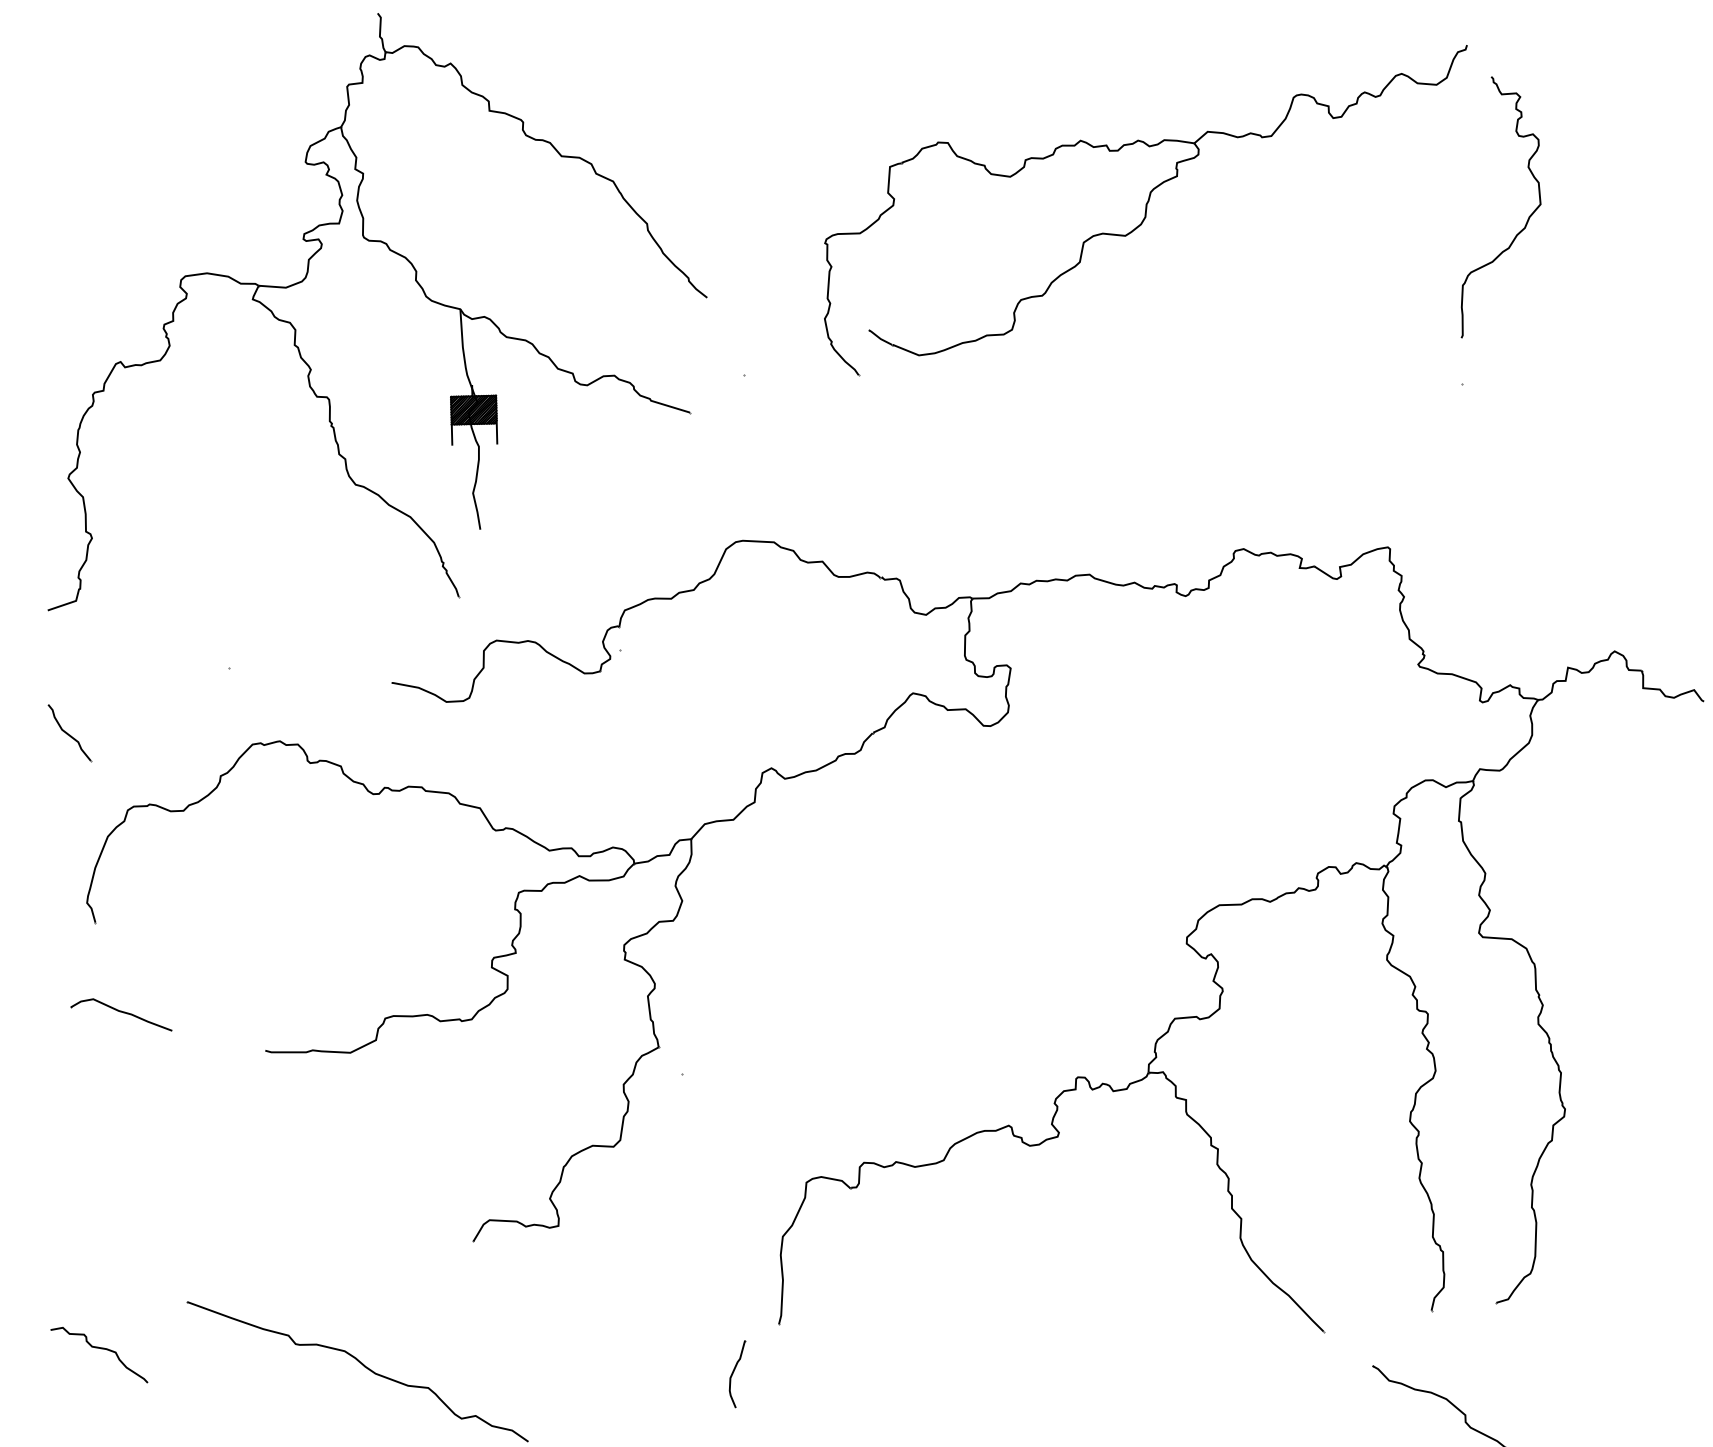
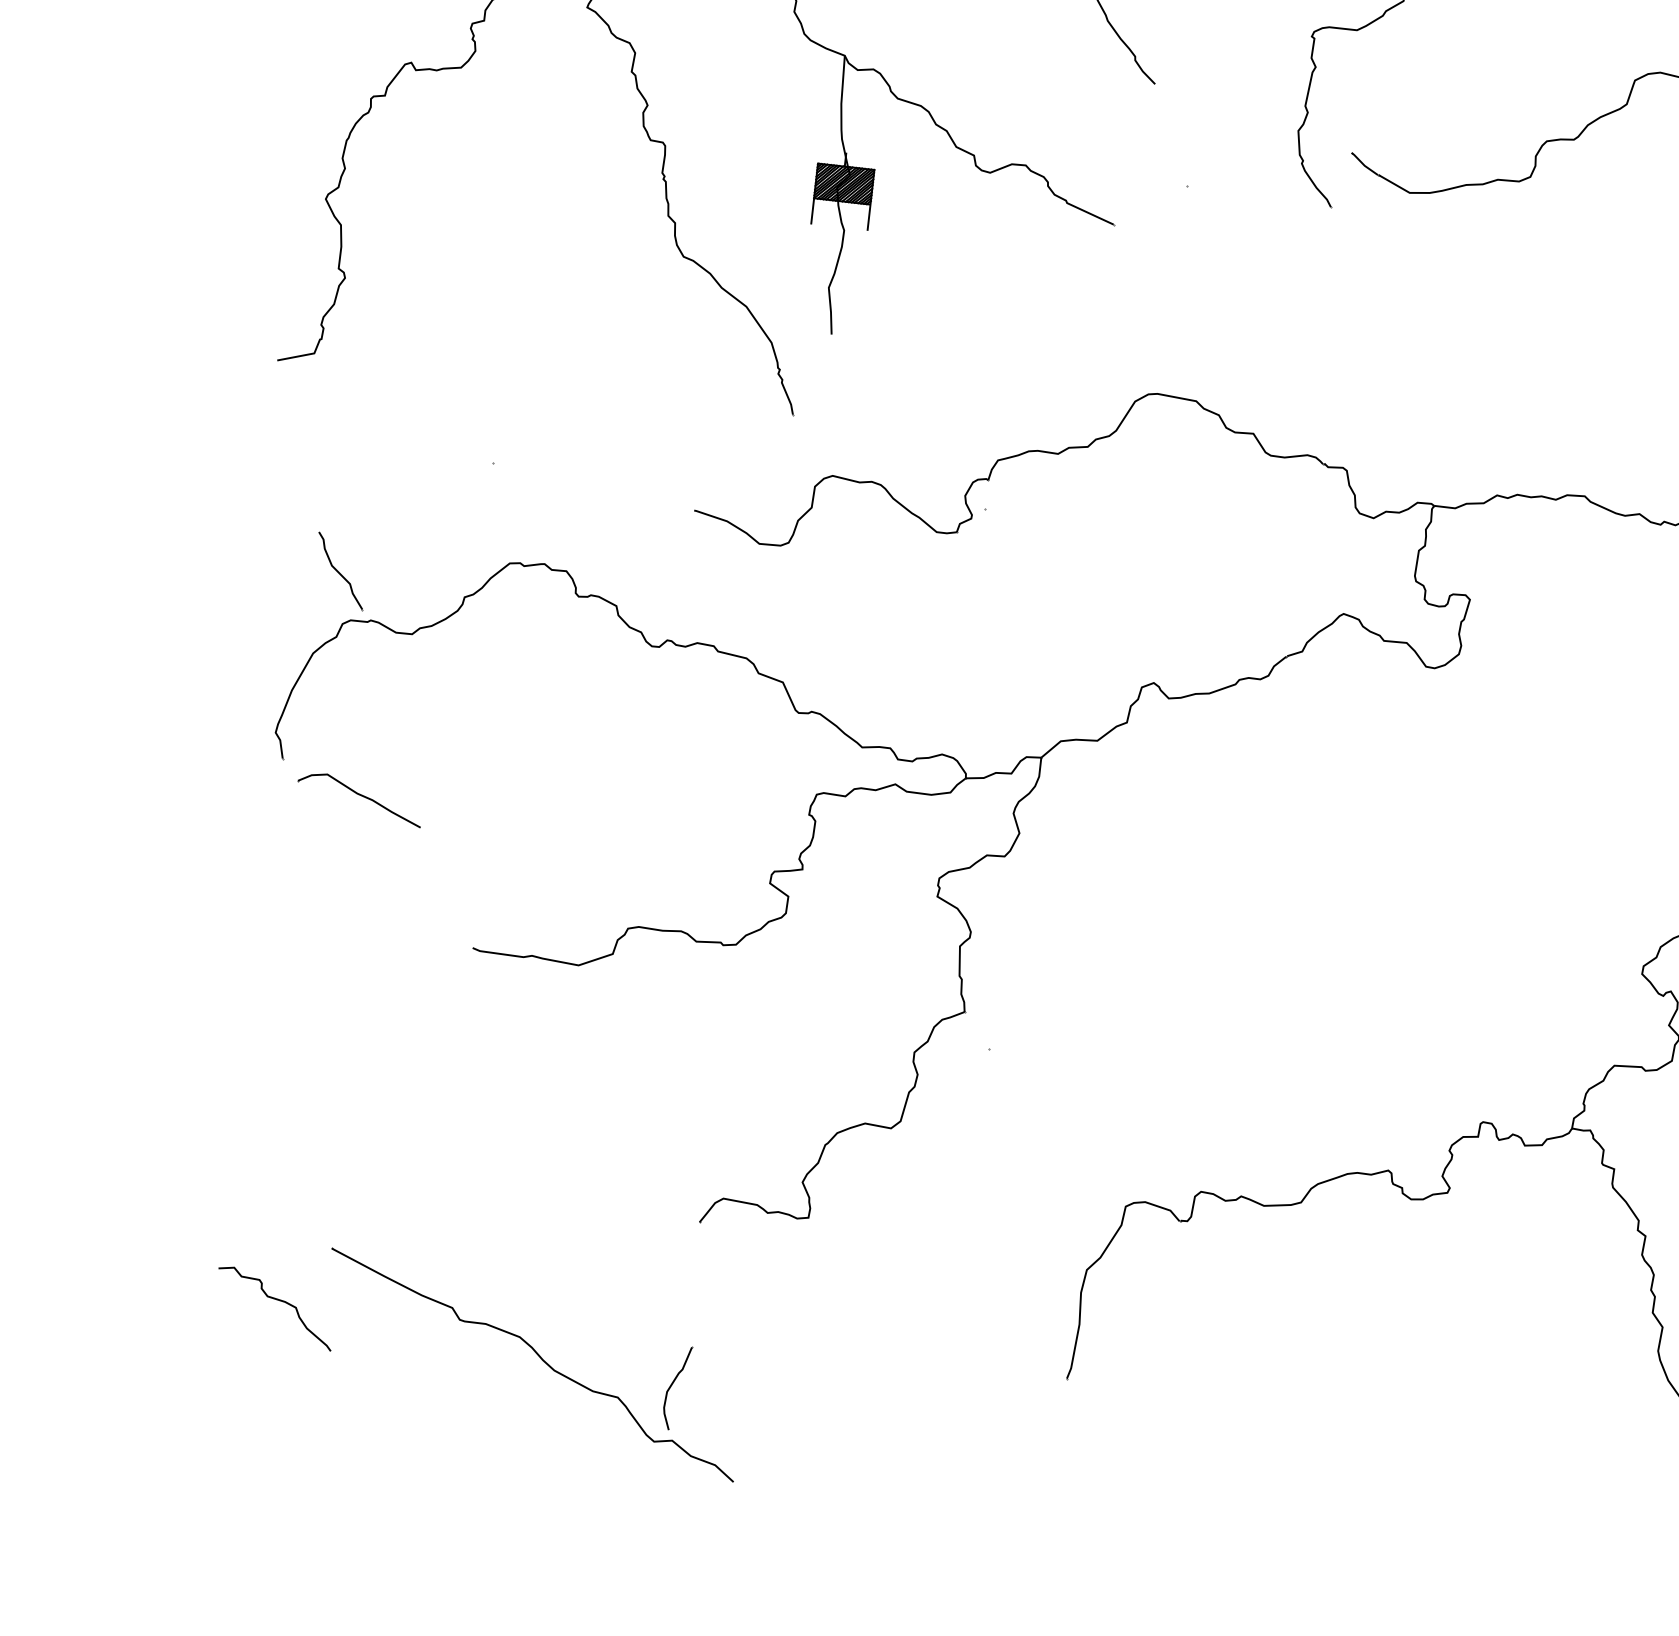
part: (69, 733) -> (340, 571), moved
part: (121, 1014) -> (360, 798), moved
curve: (101, 1349) -> (278, 1301), moved
part: (737, 1374) -> (676, 1388), moved

